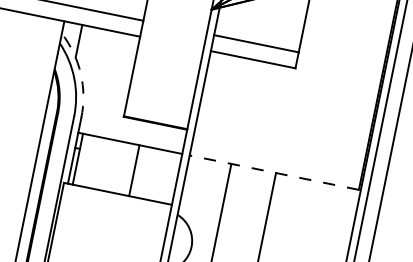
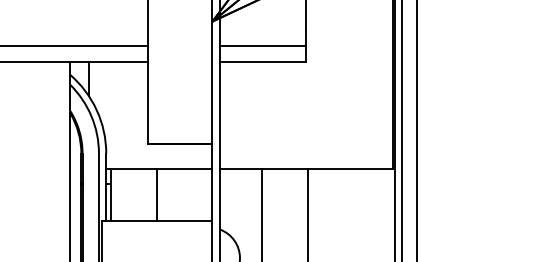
arc: (80, 73) -> (96, 110), dashed -> solid
line: (134, 170) -> (156, 194), moved
line: (273, 172) -> (305, 168), dashed -> solid

